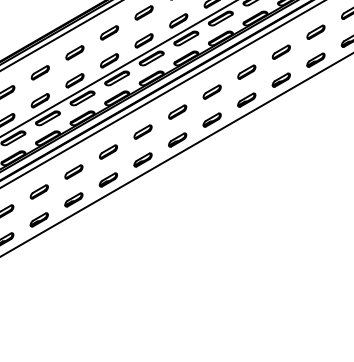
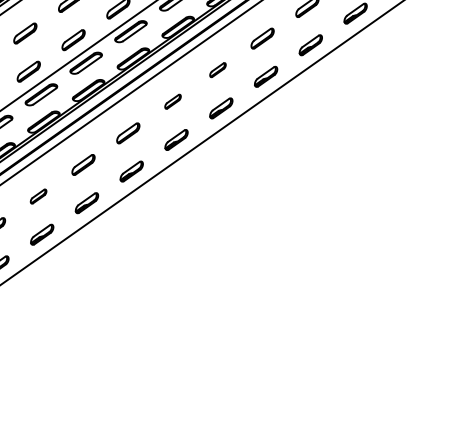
part: (177, 111) -> (217, 69), size x0.7
part: (142, 131) -> (172, 101), size x0.7
part: (38, 191) -> (37, 195), size x0.7

